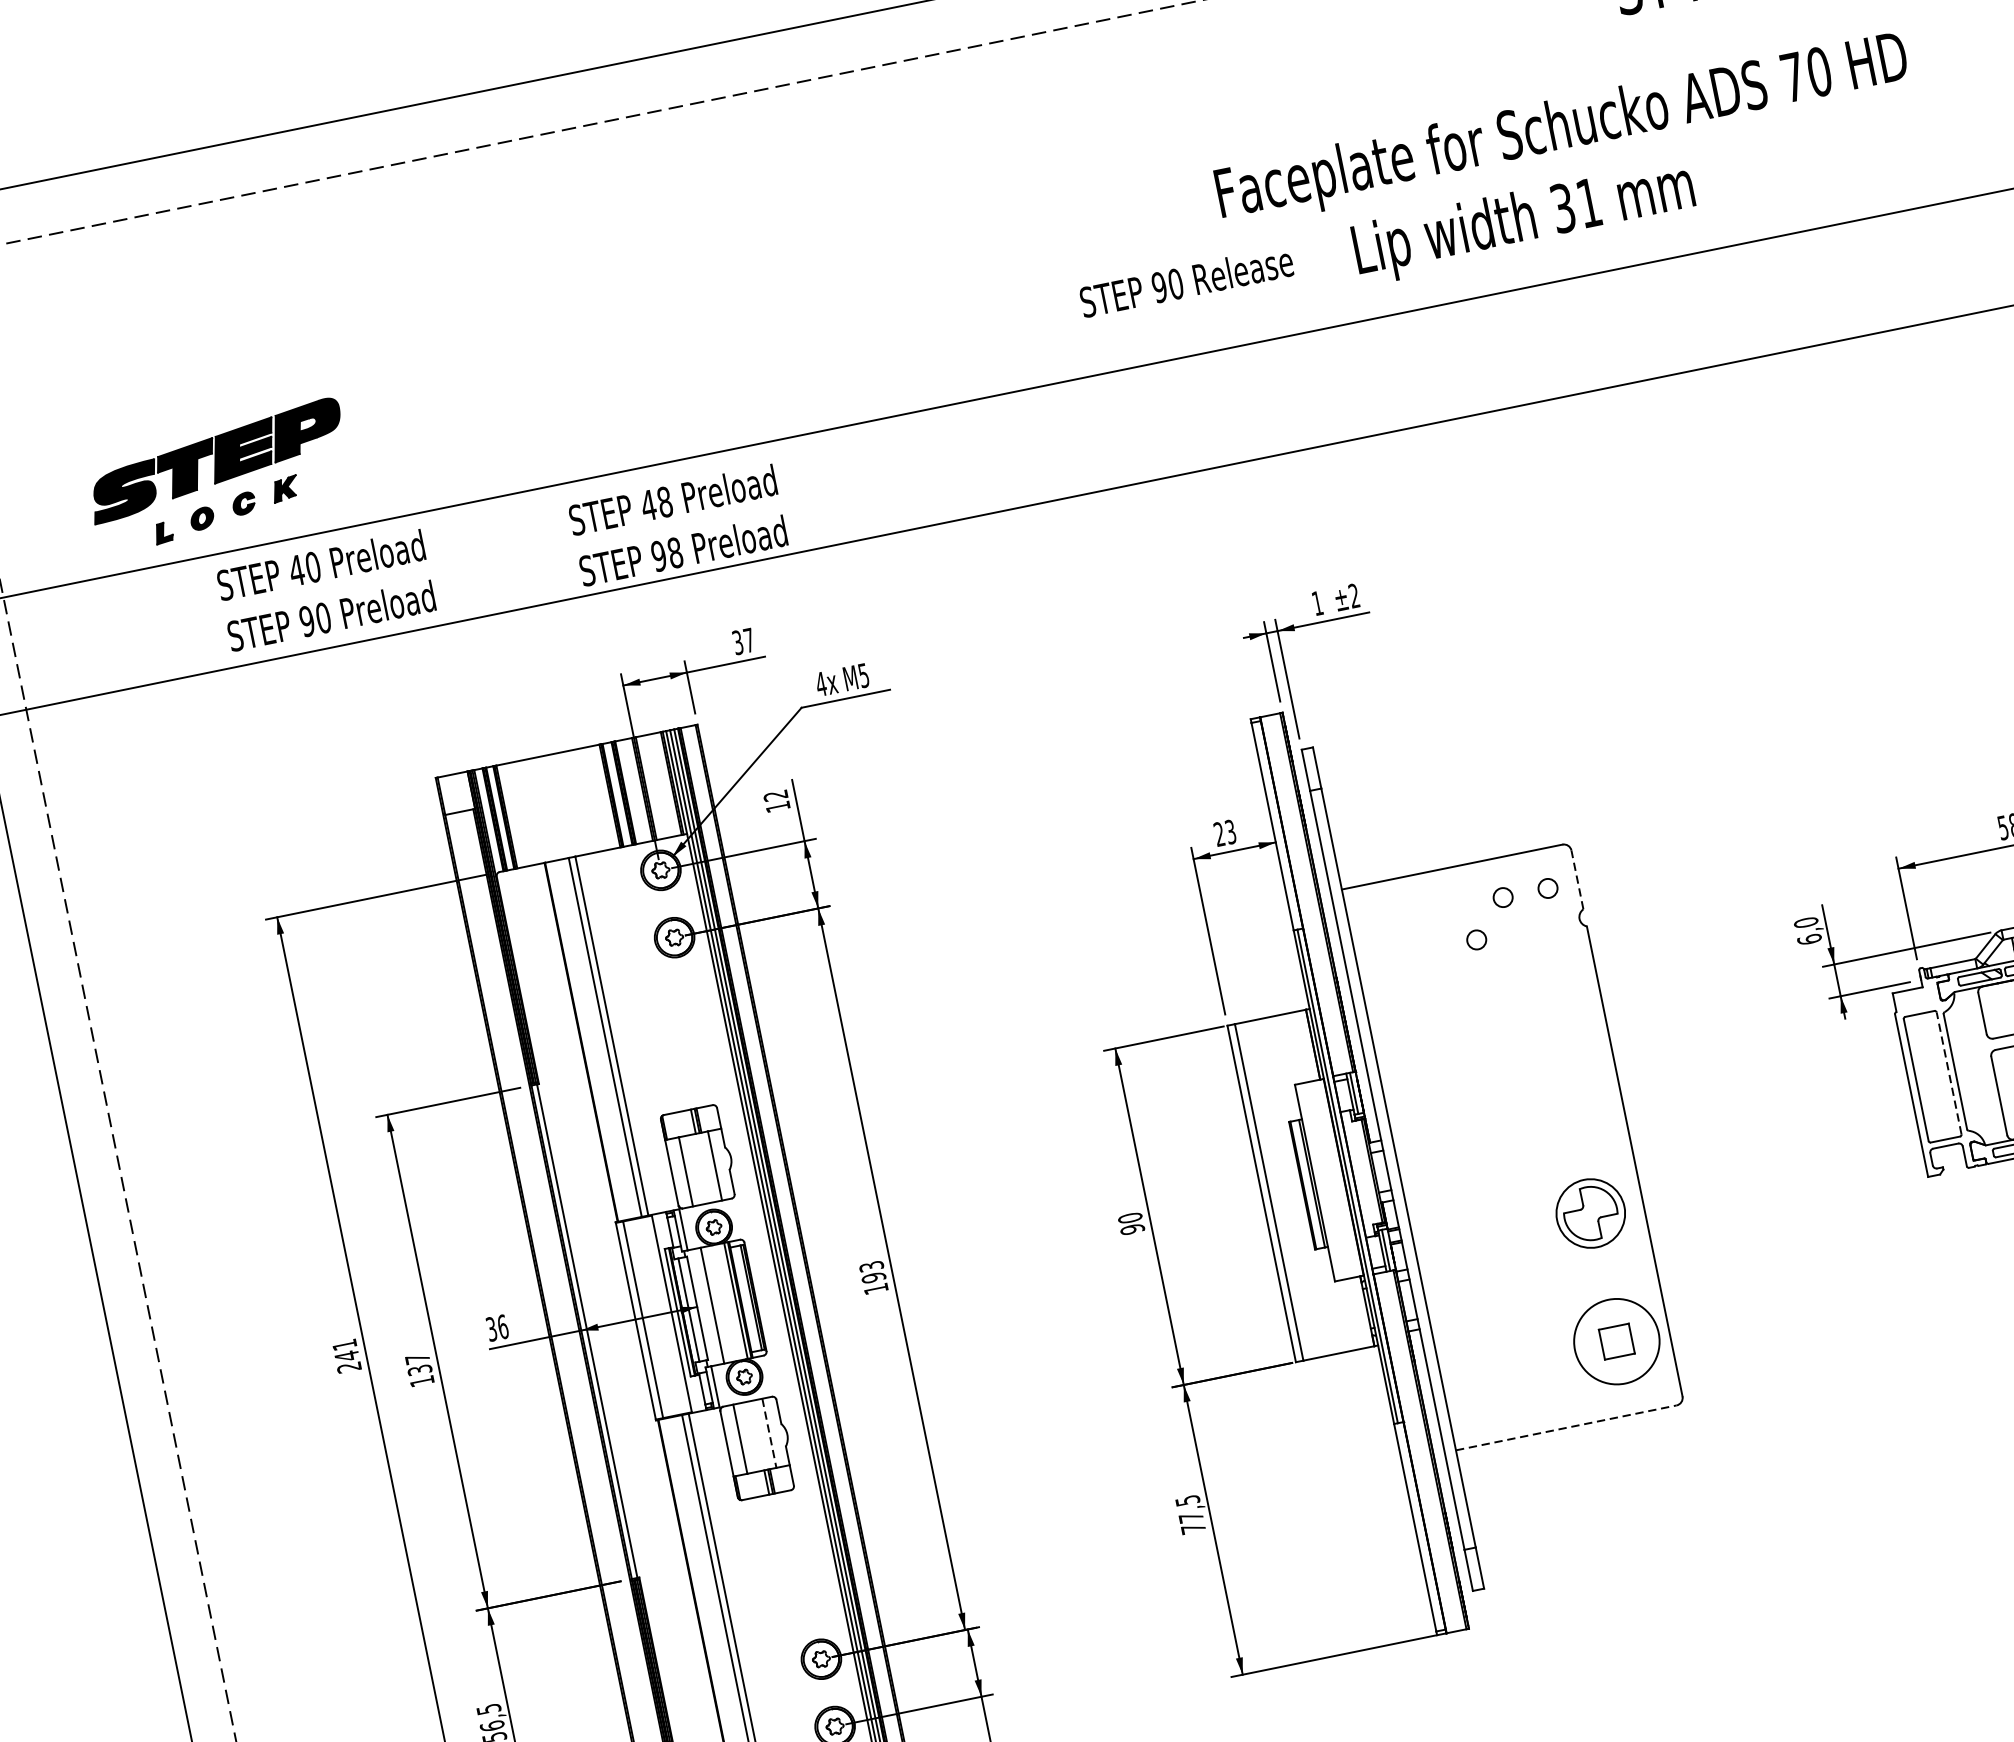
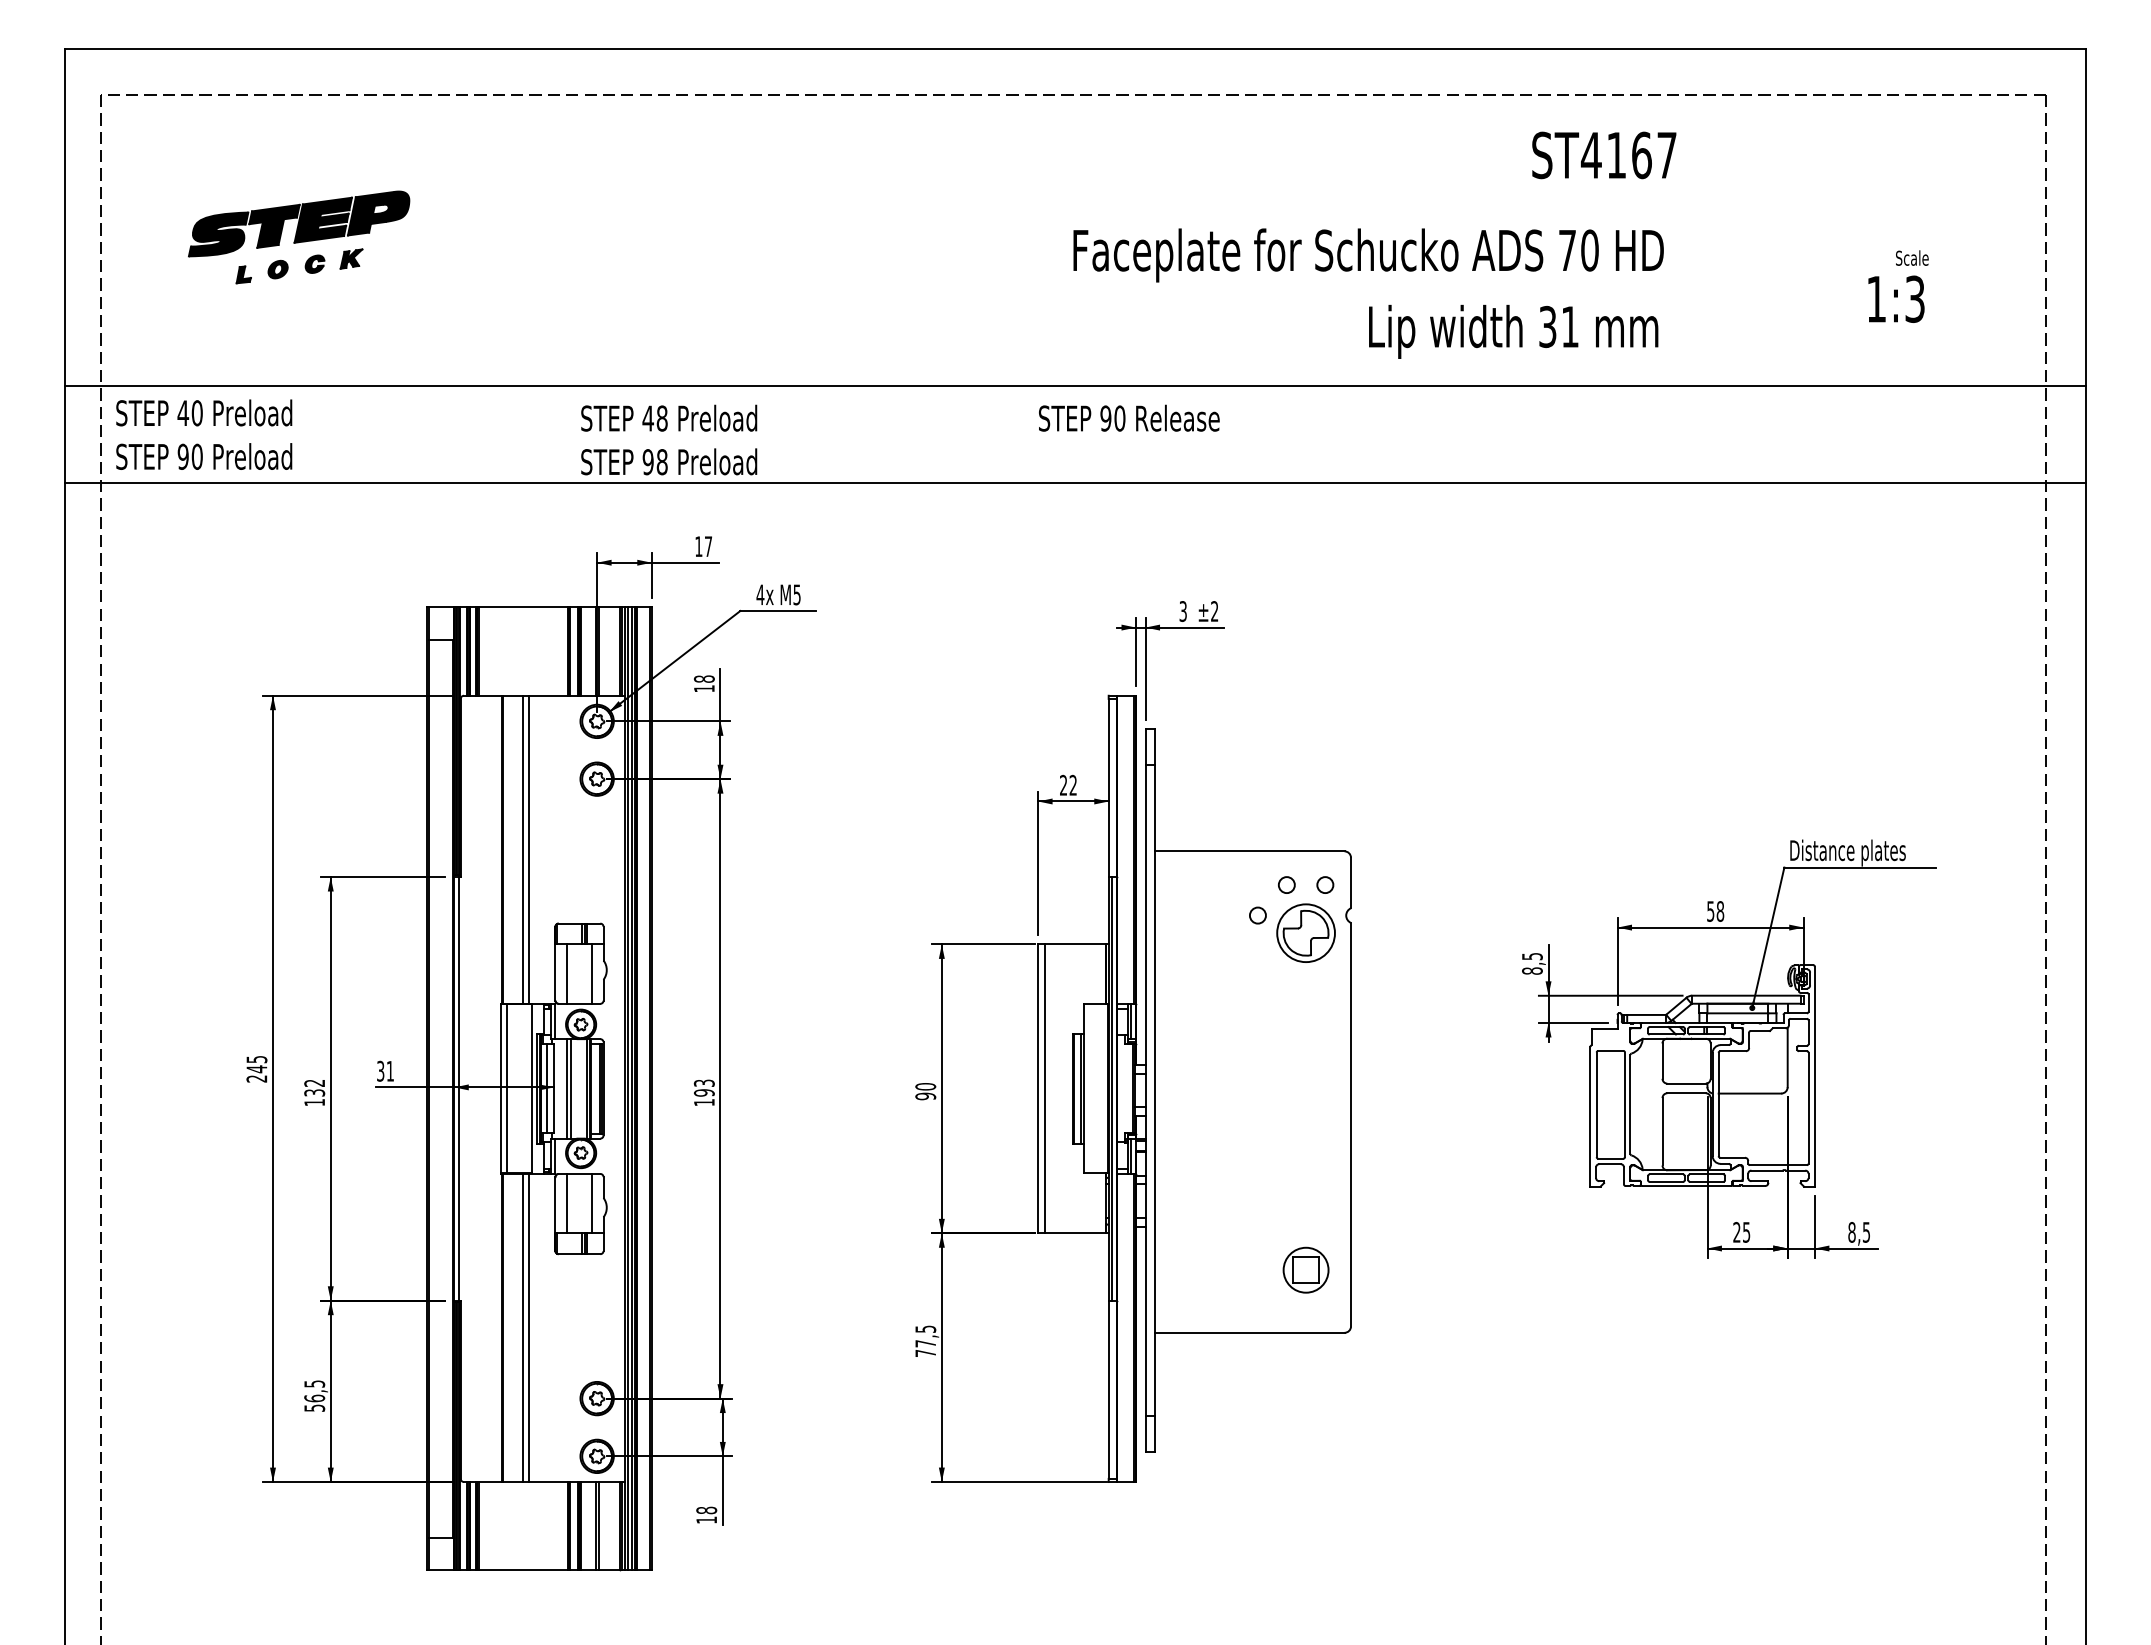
text: (1562, 130) -> (1368, 255), moved
text: (1524, 221) -> (1513, 331), moved
text: (1186, 280) -> (1129, 417), moved
part: (219, 476) -> (299, 237), moved
text: (326, 590) -> (204, 434), moved
text: (1316, 603) -> (1182, 611), 1 -> 3
text: (737, 642) -> (698, 546), 37 -> 17
text: (775, 794) -> (704, 678), 12 -> 18
text: (1229, 832) -> (1072, 785), 23 -> 22
line: (1577, 879) -> (1351, 882), dashed -> solid
text: (1807, 930) -> (1532, 963), 6,0 -> 8,5
line: (1948, 1073) -> (1624, 1104), dashed -> solid
part: (1589, 1212) -> (1305, 932), moved
line: (718, 1304) -> (571, 1088), added
text: (502, 1326) -> (390, 1070), 36 -> 31
circle: (1616, 1340) -> (1305, 1269), size x0.62
text: (344, 1344) -> (256, 1059), 241 -> 245
text: (417, 1358) -> (314, 1082), 137 -> 132
line: (1565, 1427) -> (1249, 1332), dashed -> solid
line: (769, 1433) -> (592, 1203), dashed -> solid

